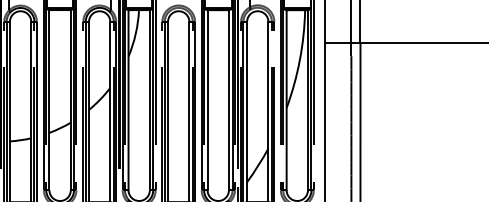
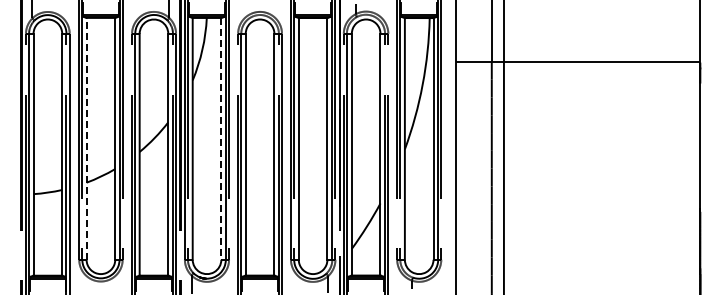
line: (49, 99) -> (86, 138), solid -> dashed
line: (149, 99) -> (221, 138), solid -> dashed

